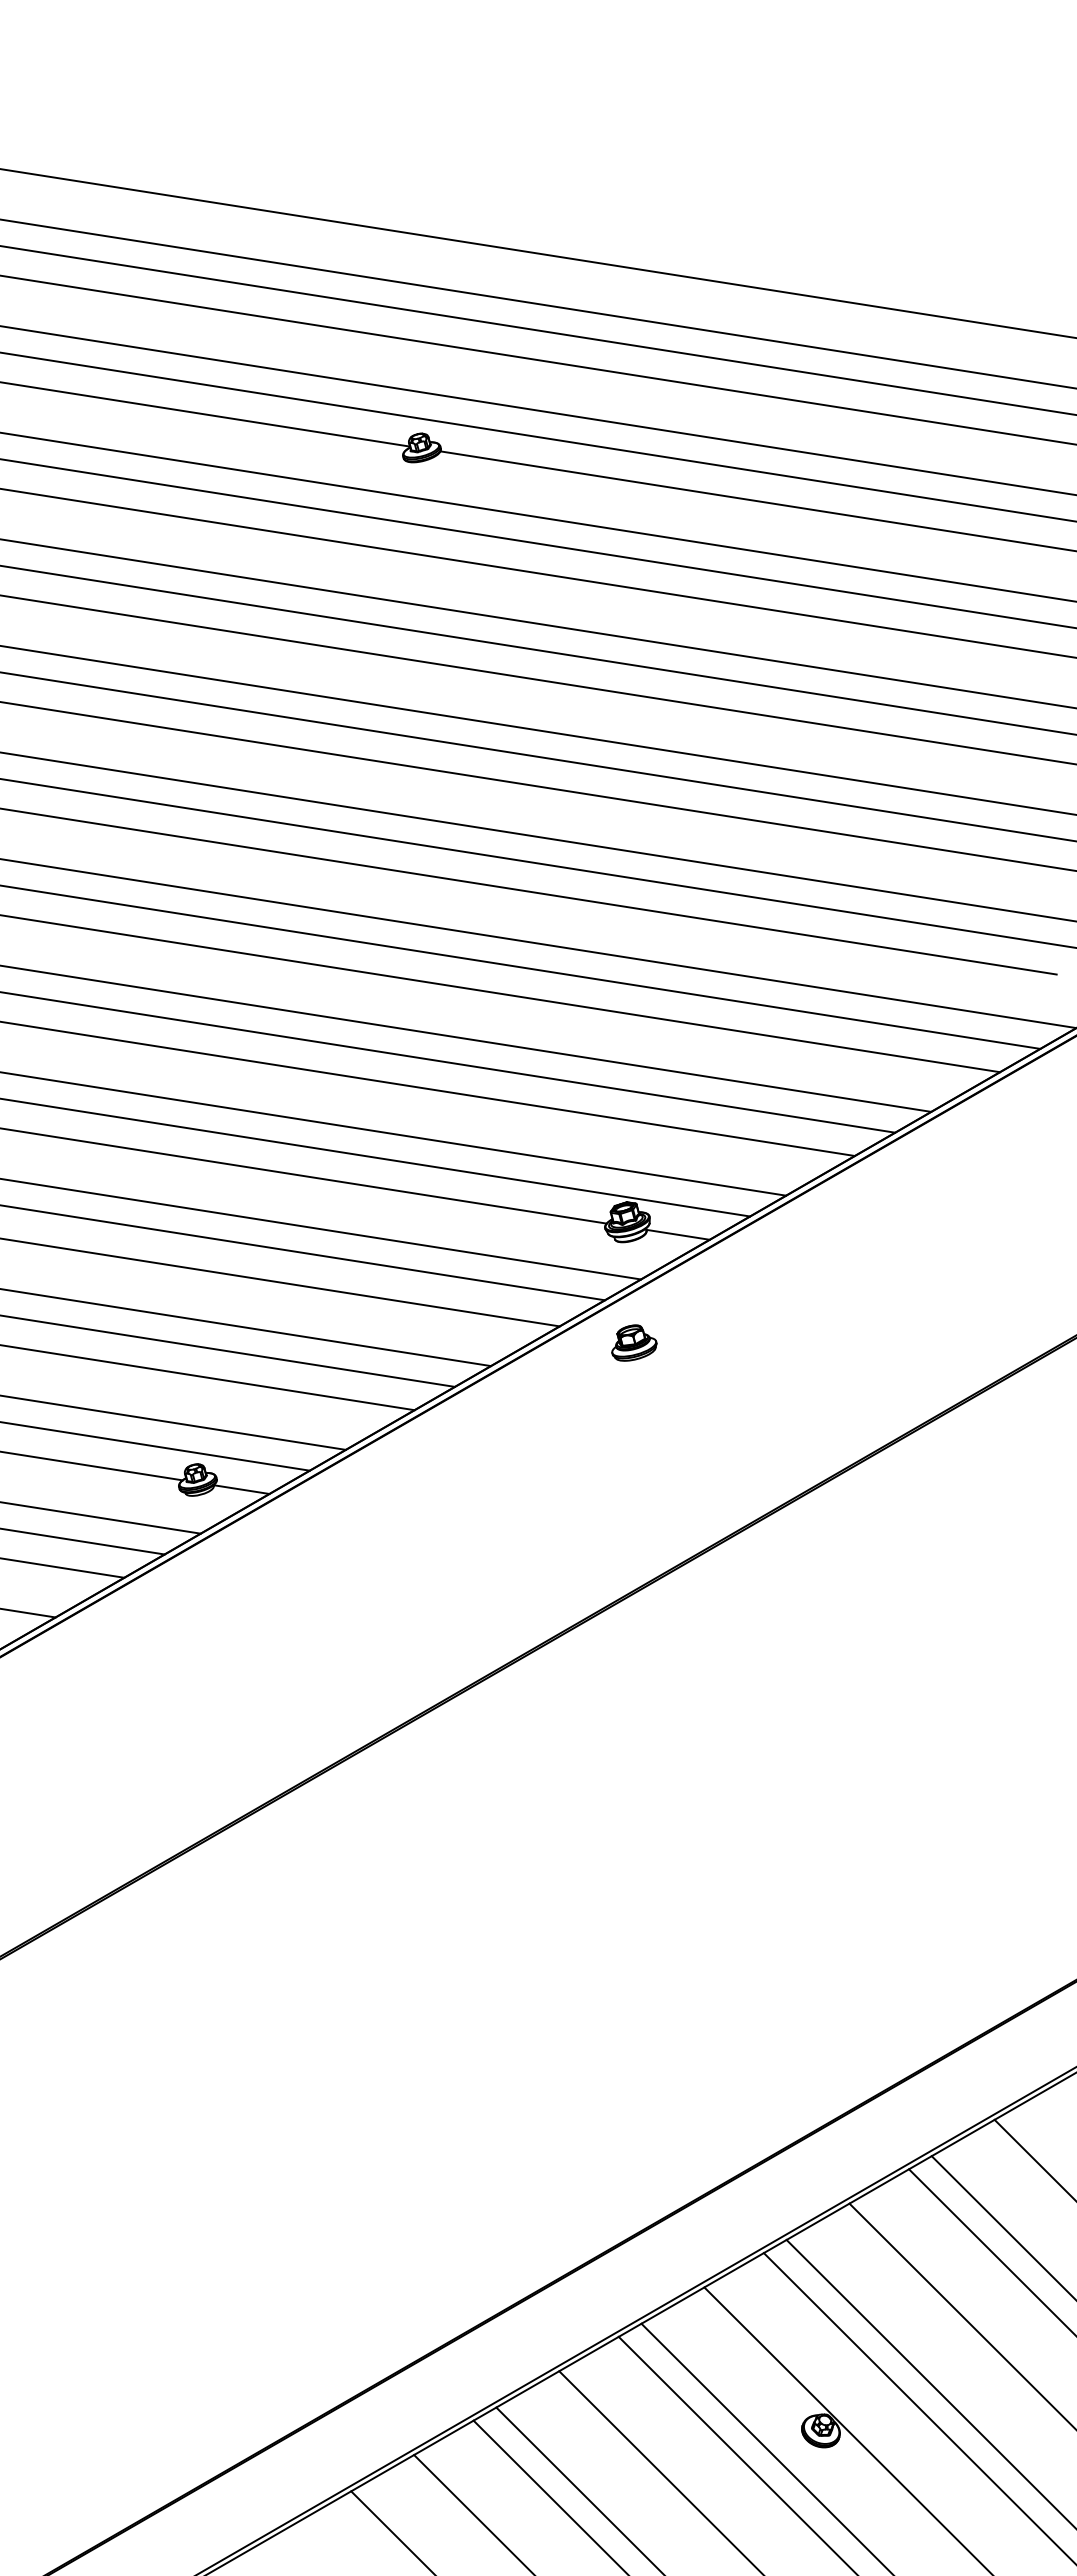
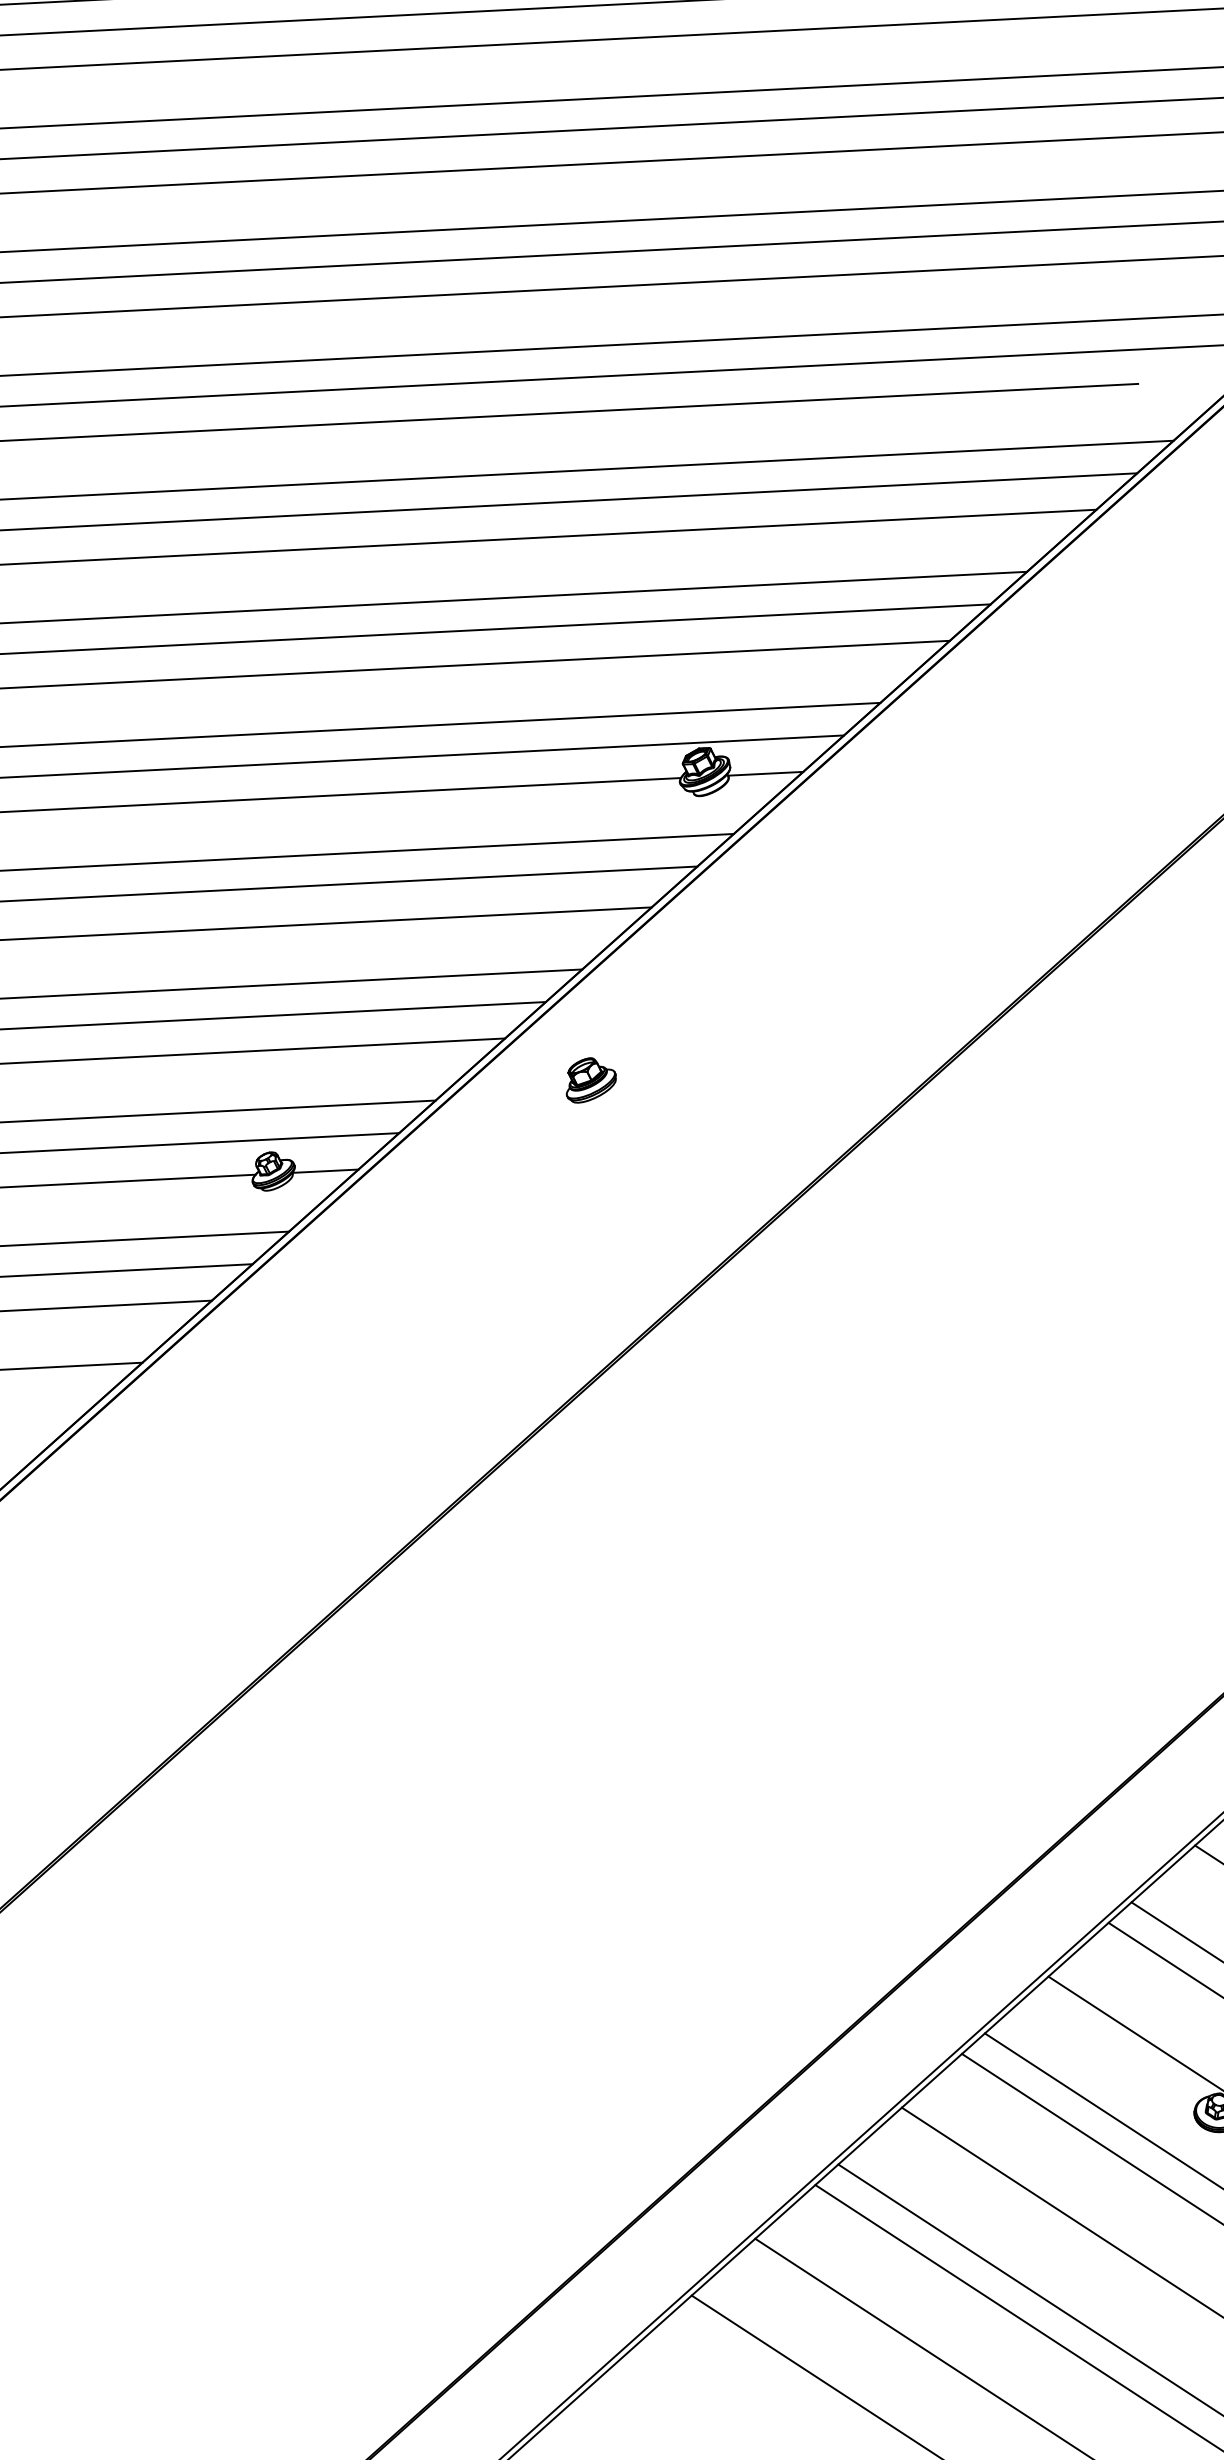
part: (634, 1342) -> (590, 1078), moved

